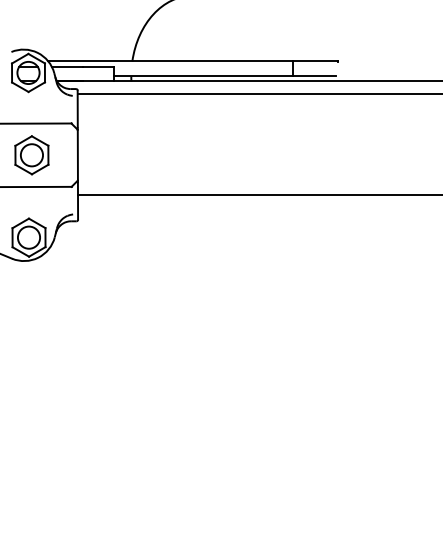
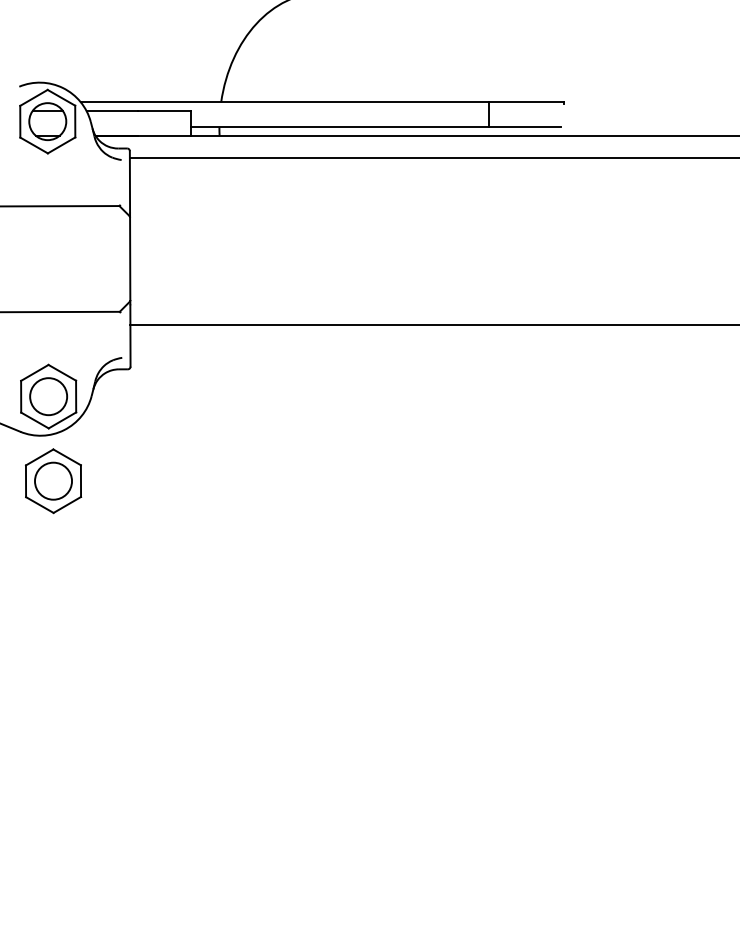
part: (31, 155) -> (52, 481), moved

